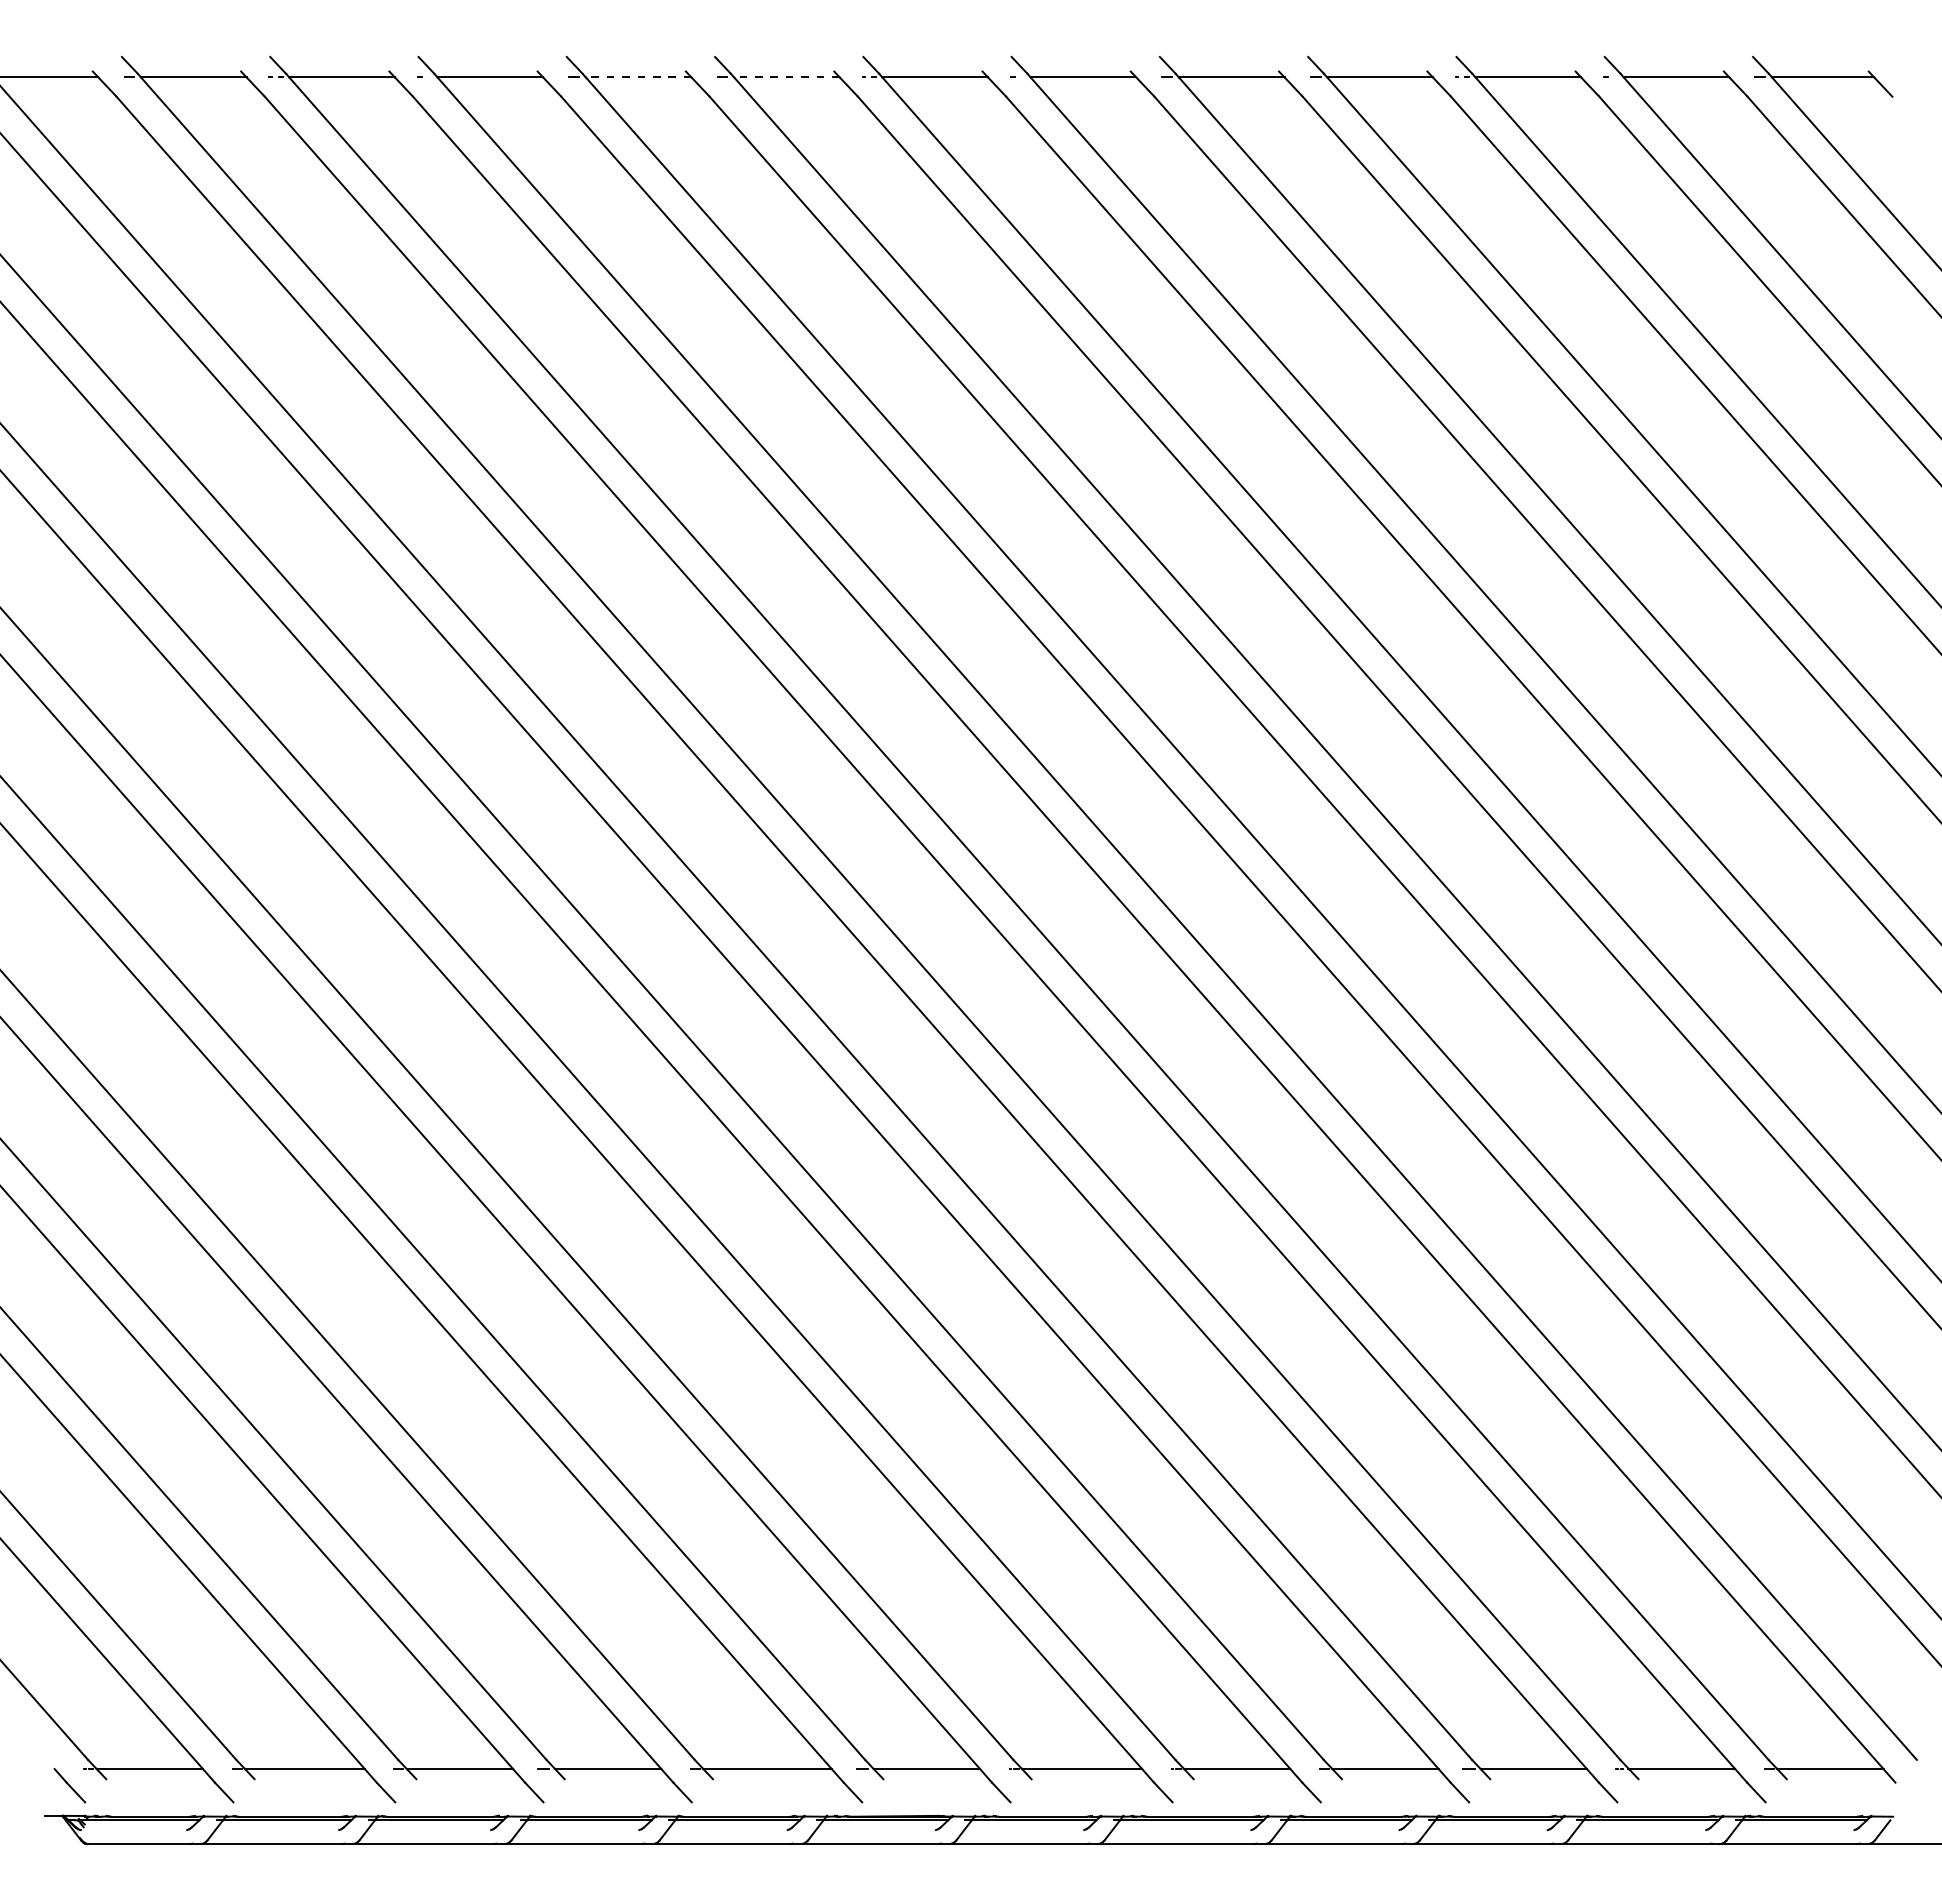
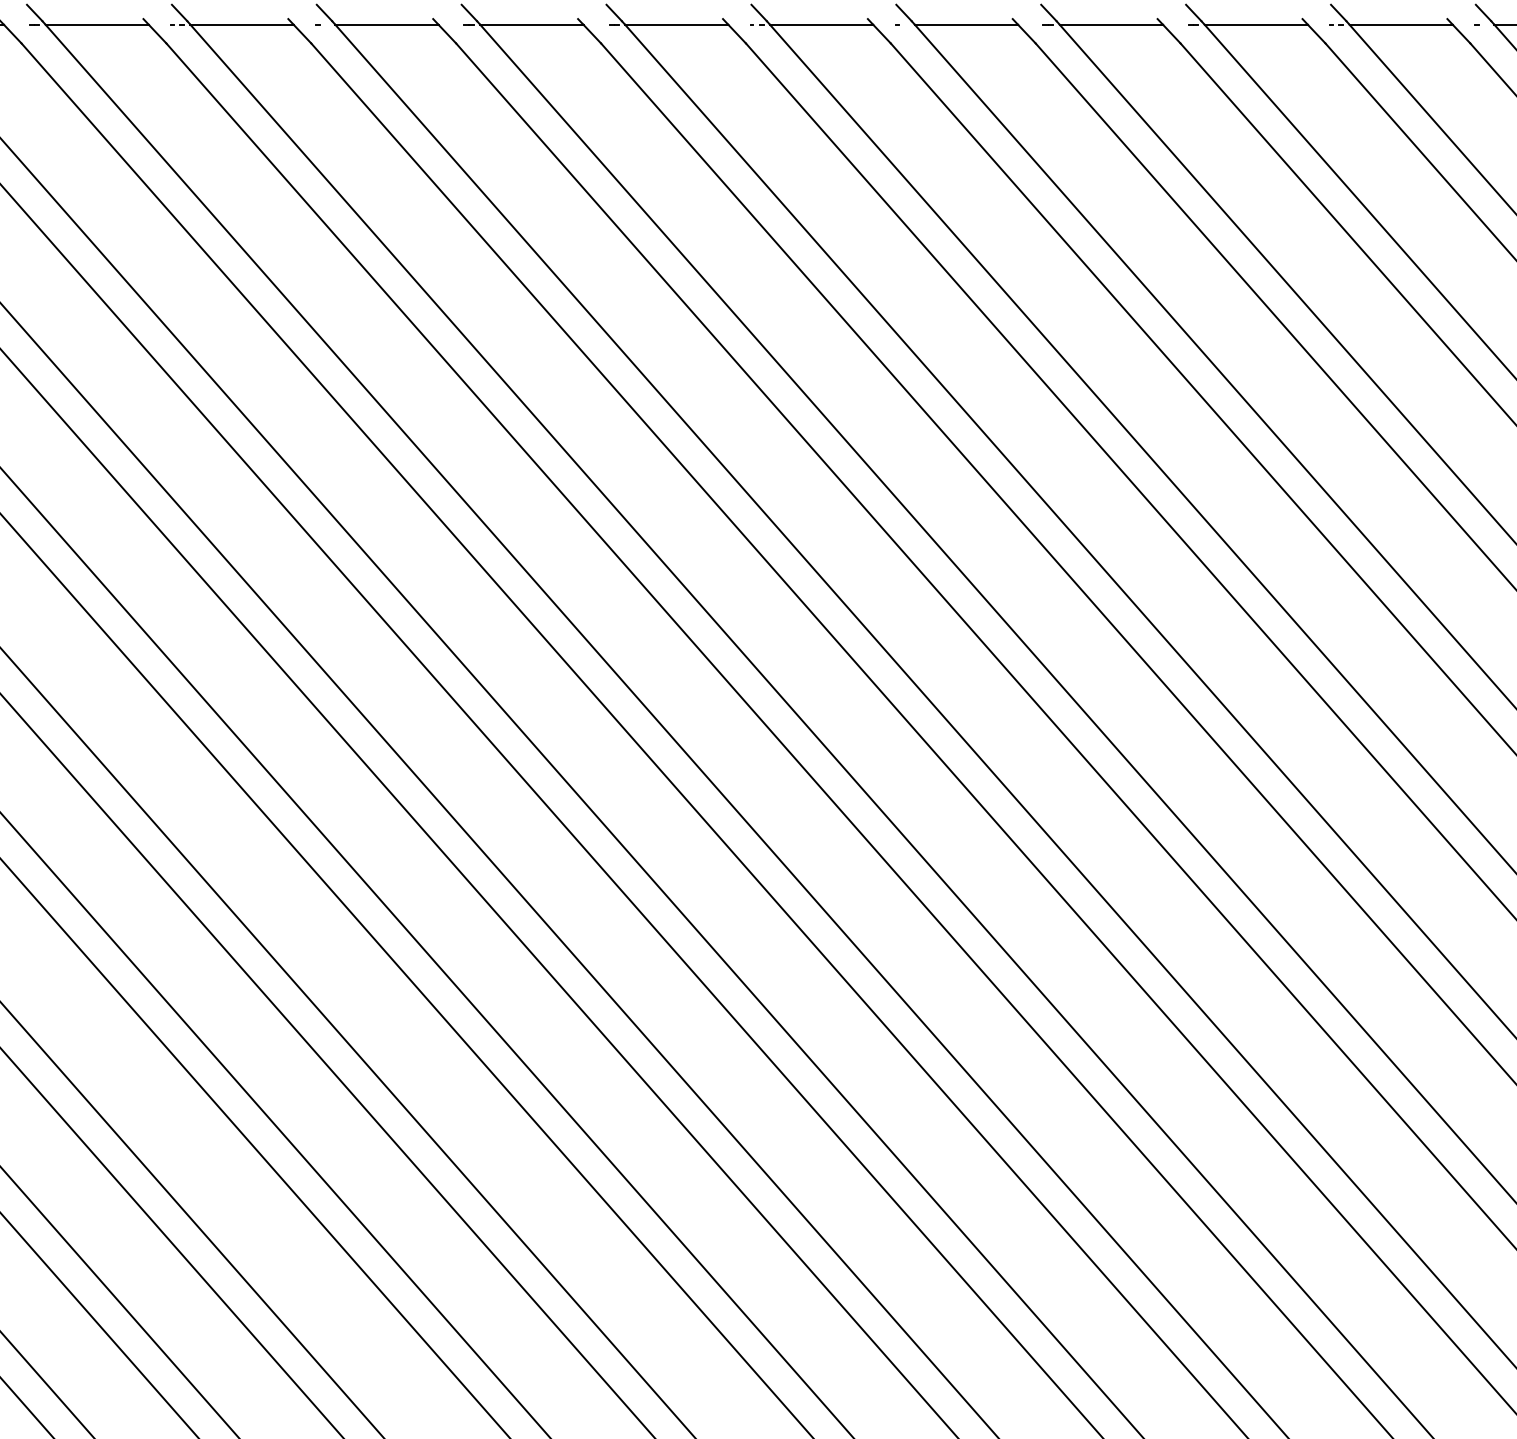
line: (638, 77) -> (531, 24), dashed -> solid
line: (786, 77) -> (676, 24), dashed -> solid

